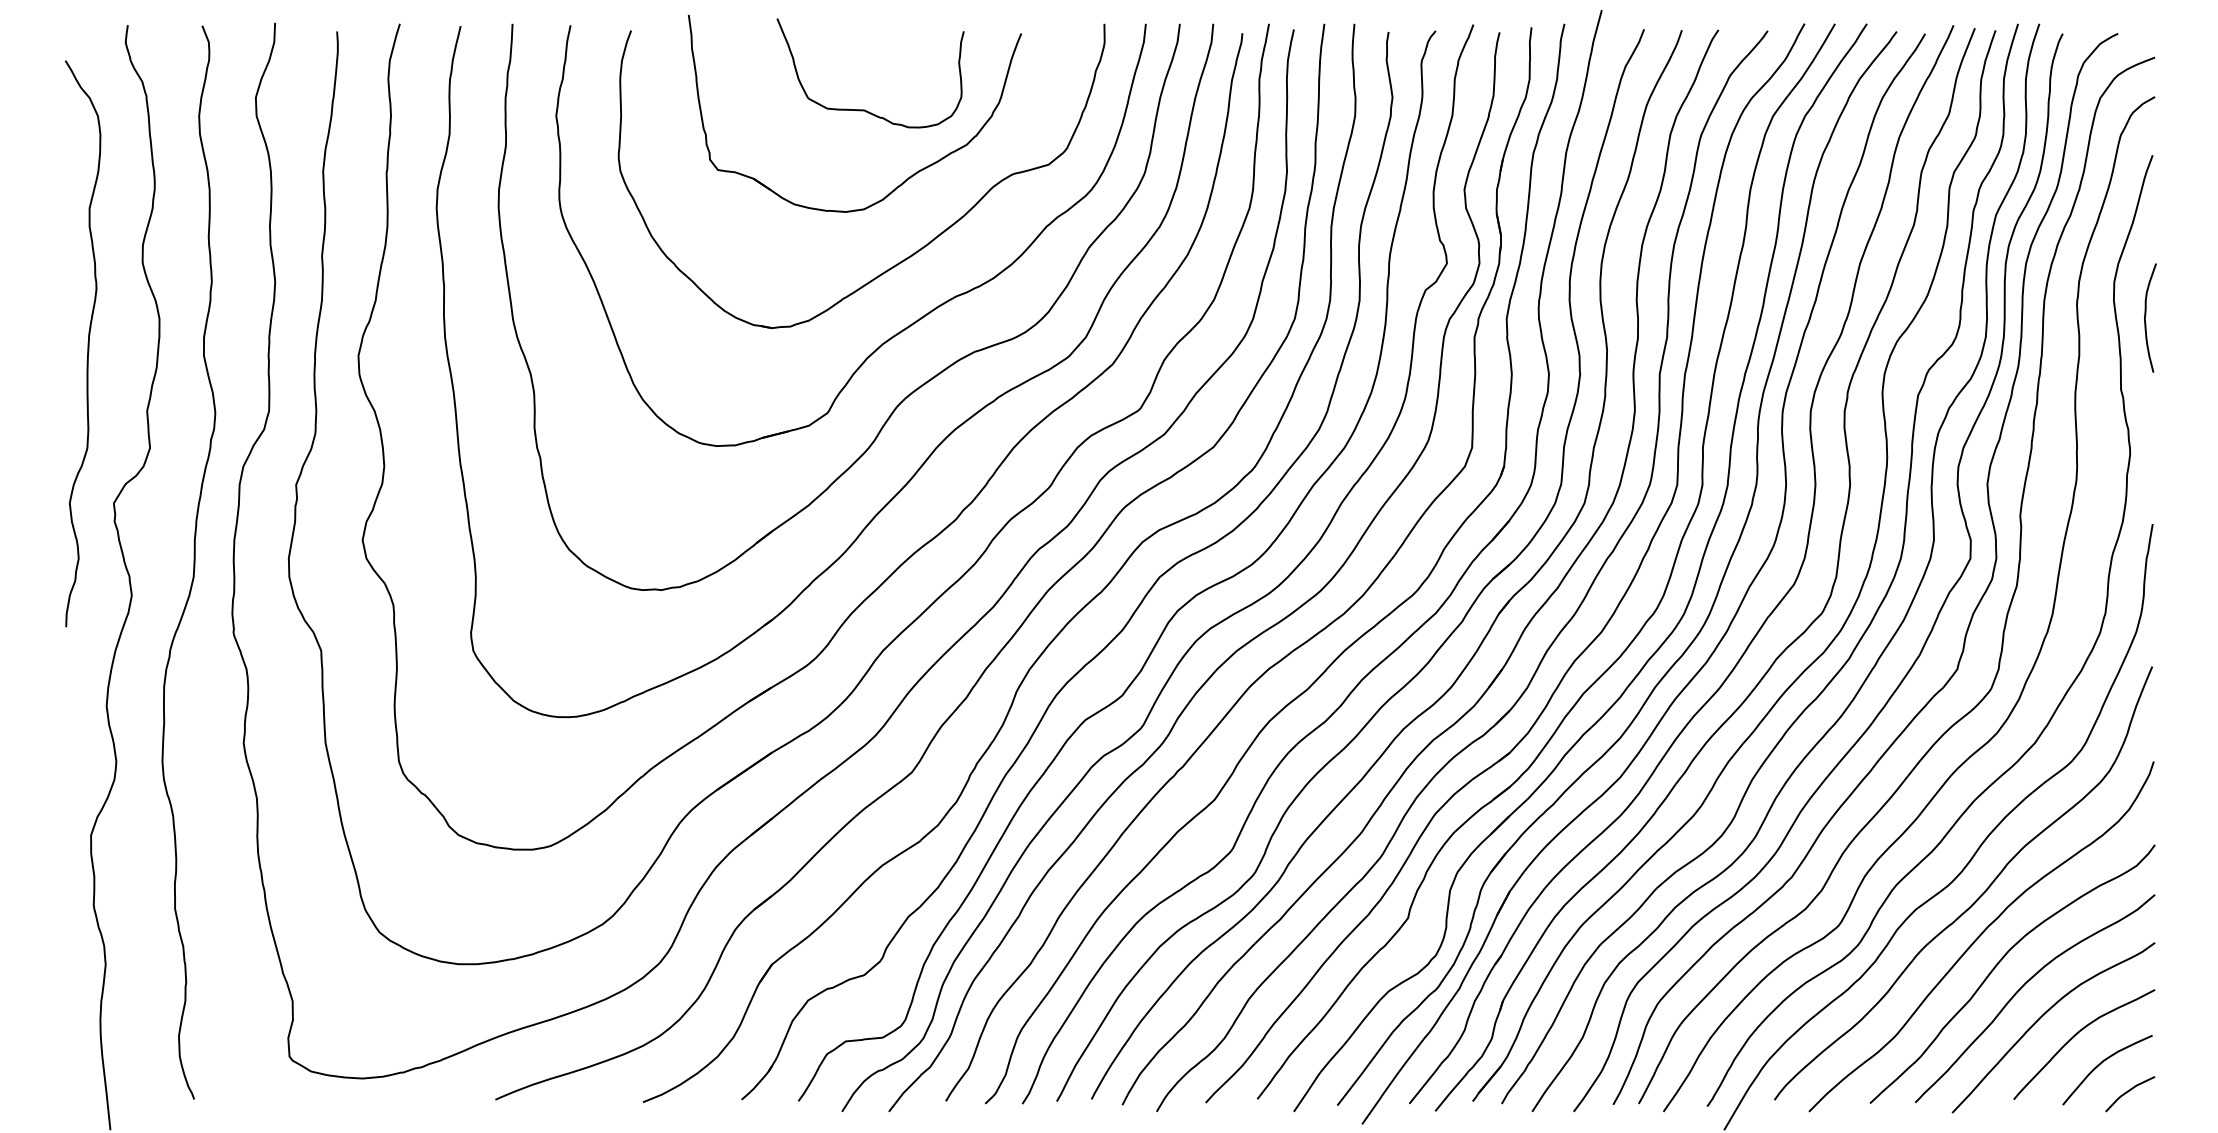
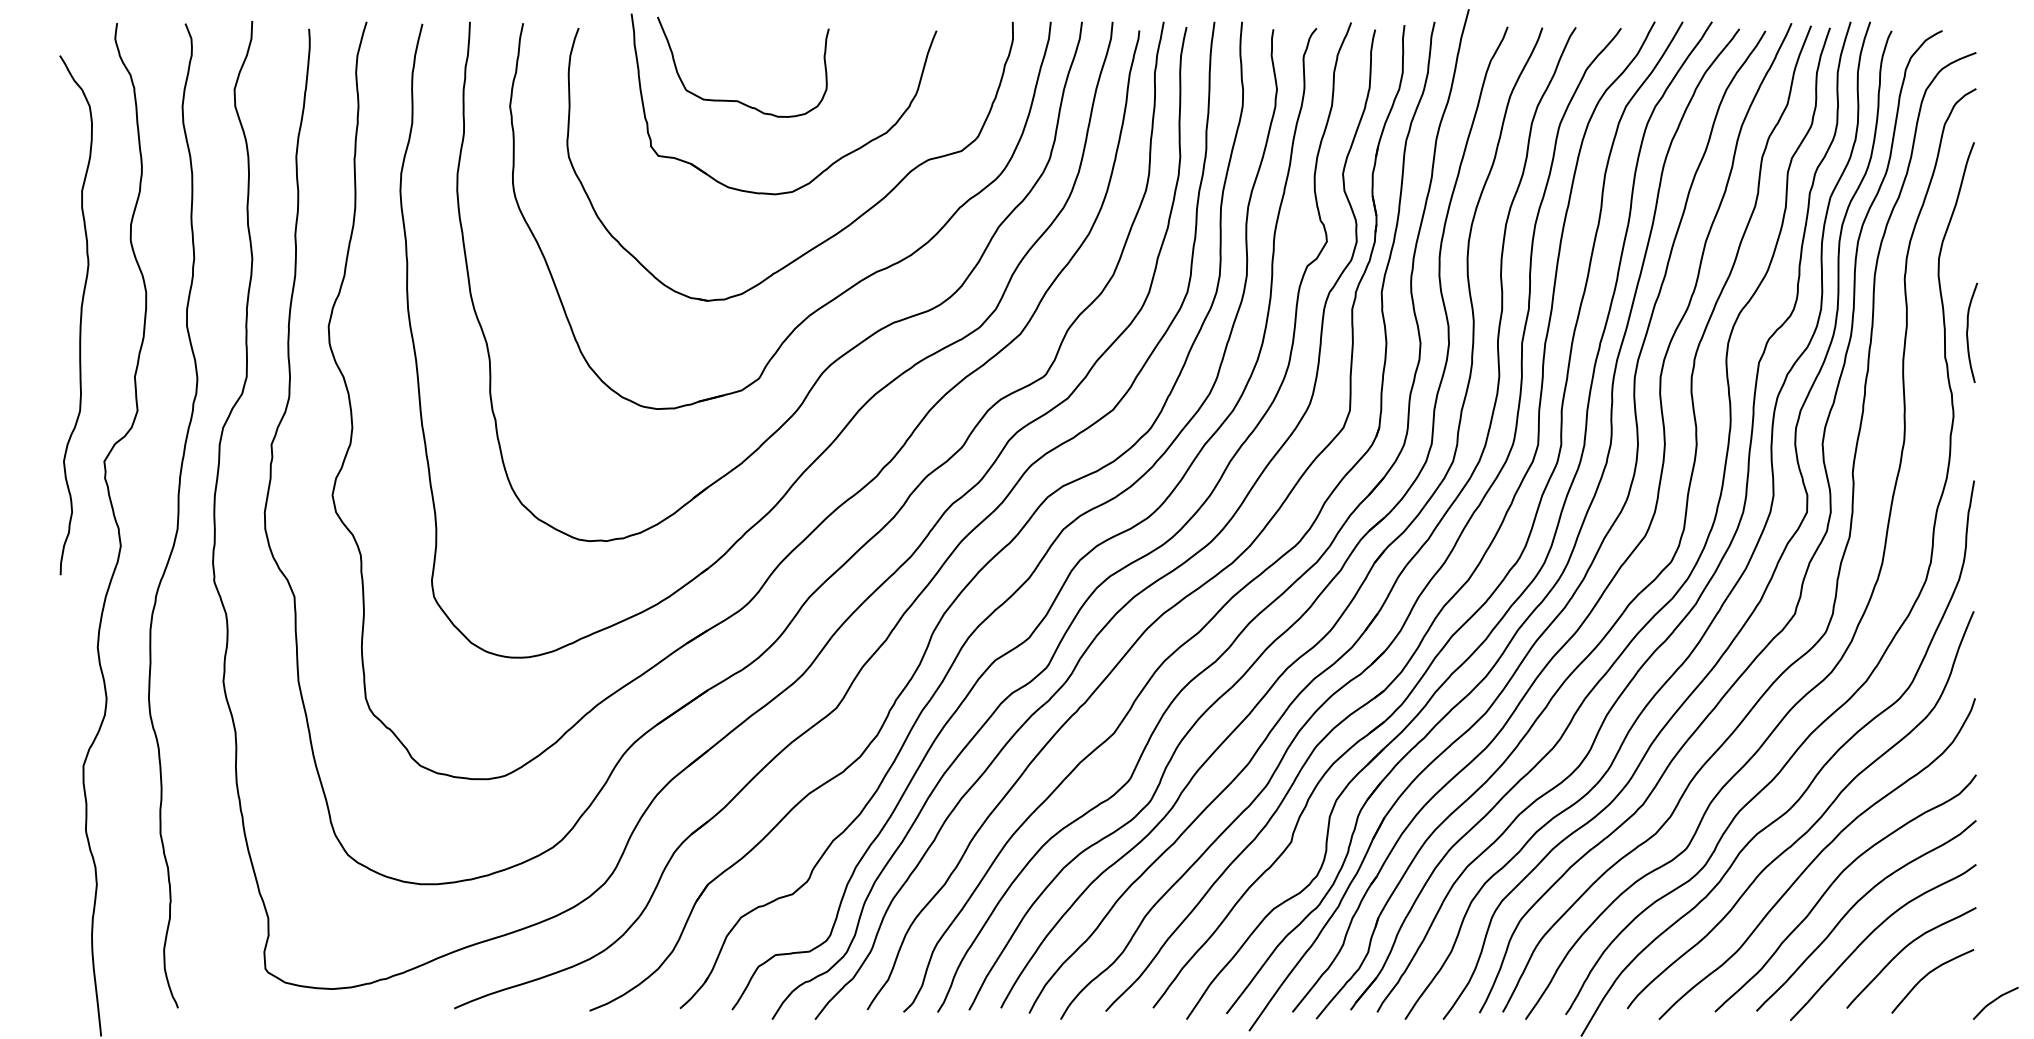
curve: (864, 109) -> (737, 100), moved
curve: (2146, 315) -> (1968, 330), moved
line: (2128, 1092) -> (1994, 1001), moved

